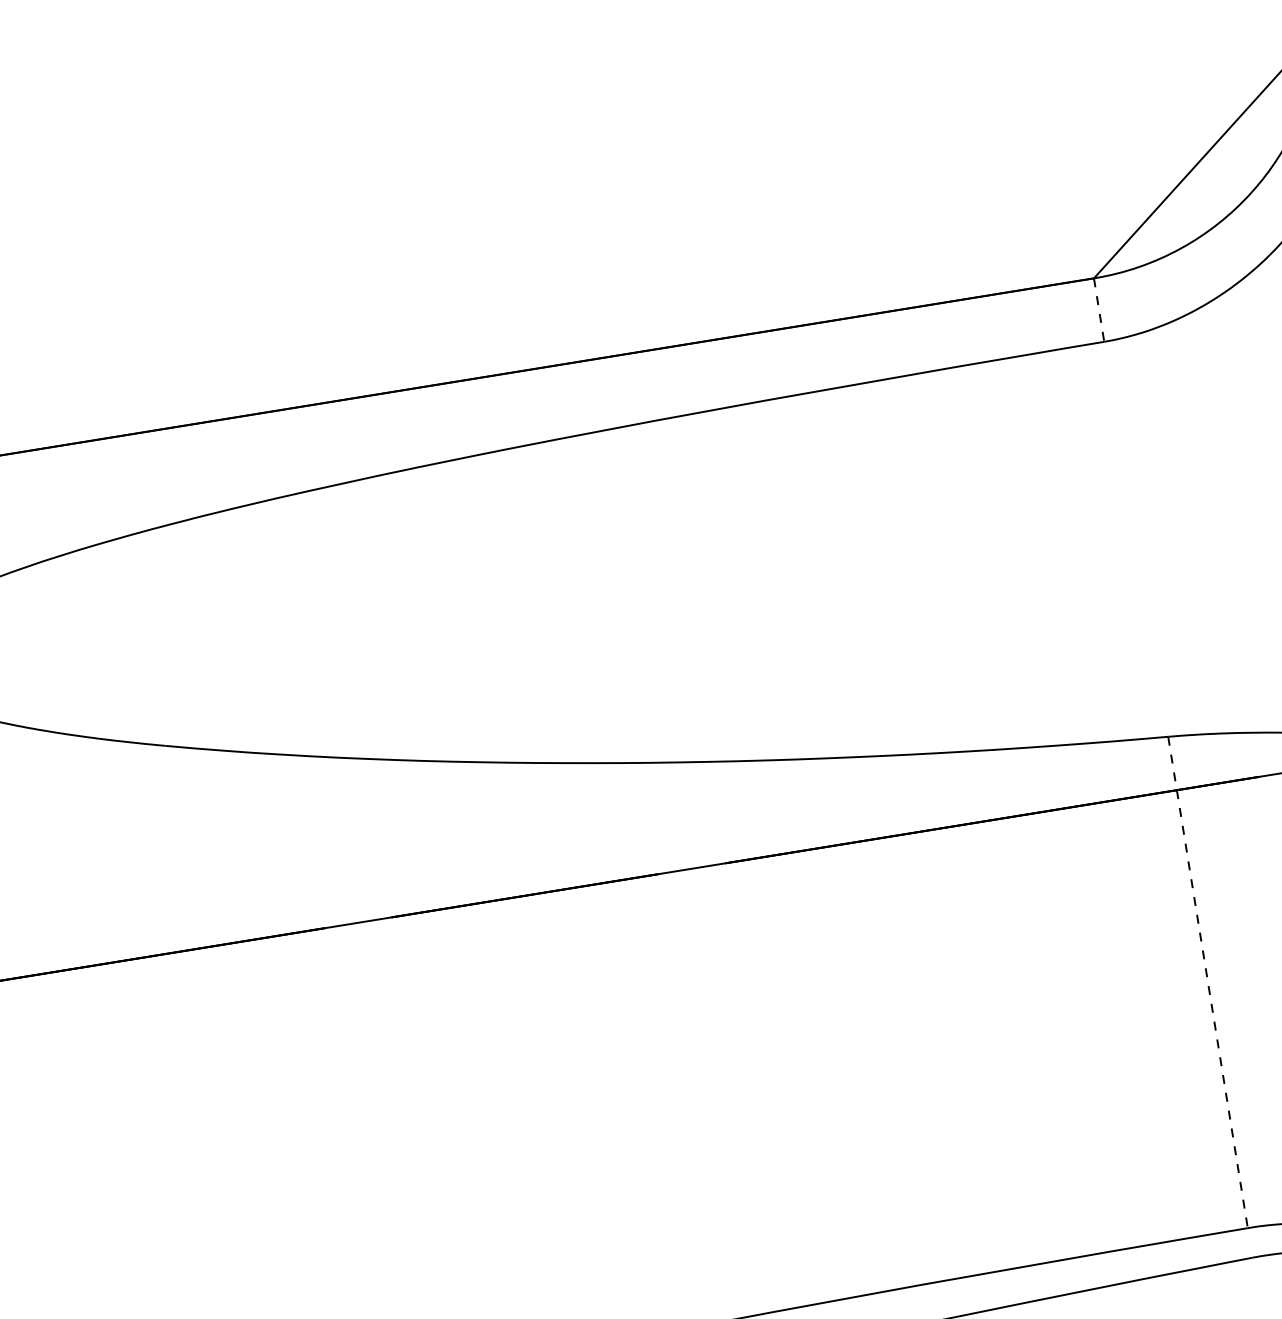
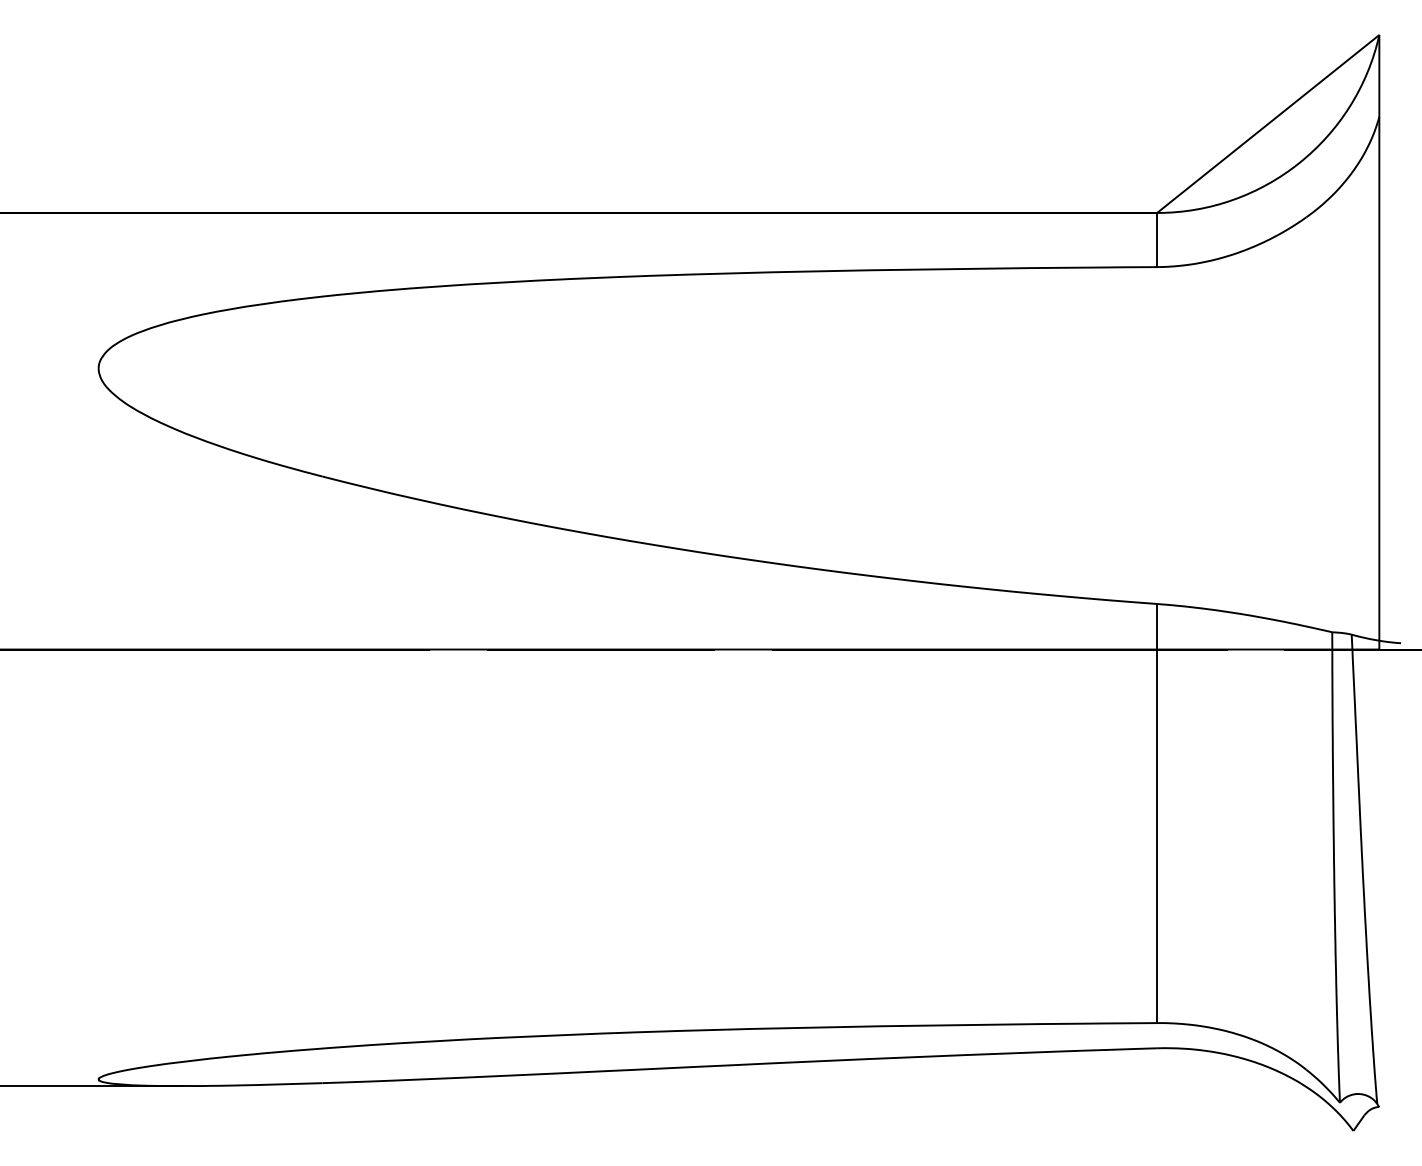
line: (1099, 310) -> (1157, 240), dashed -> solid
line: (1208, 982) -> (1157, 813), dashed -> solid

